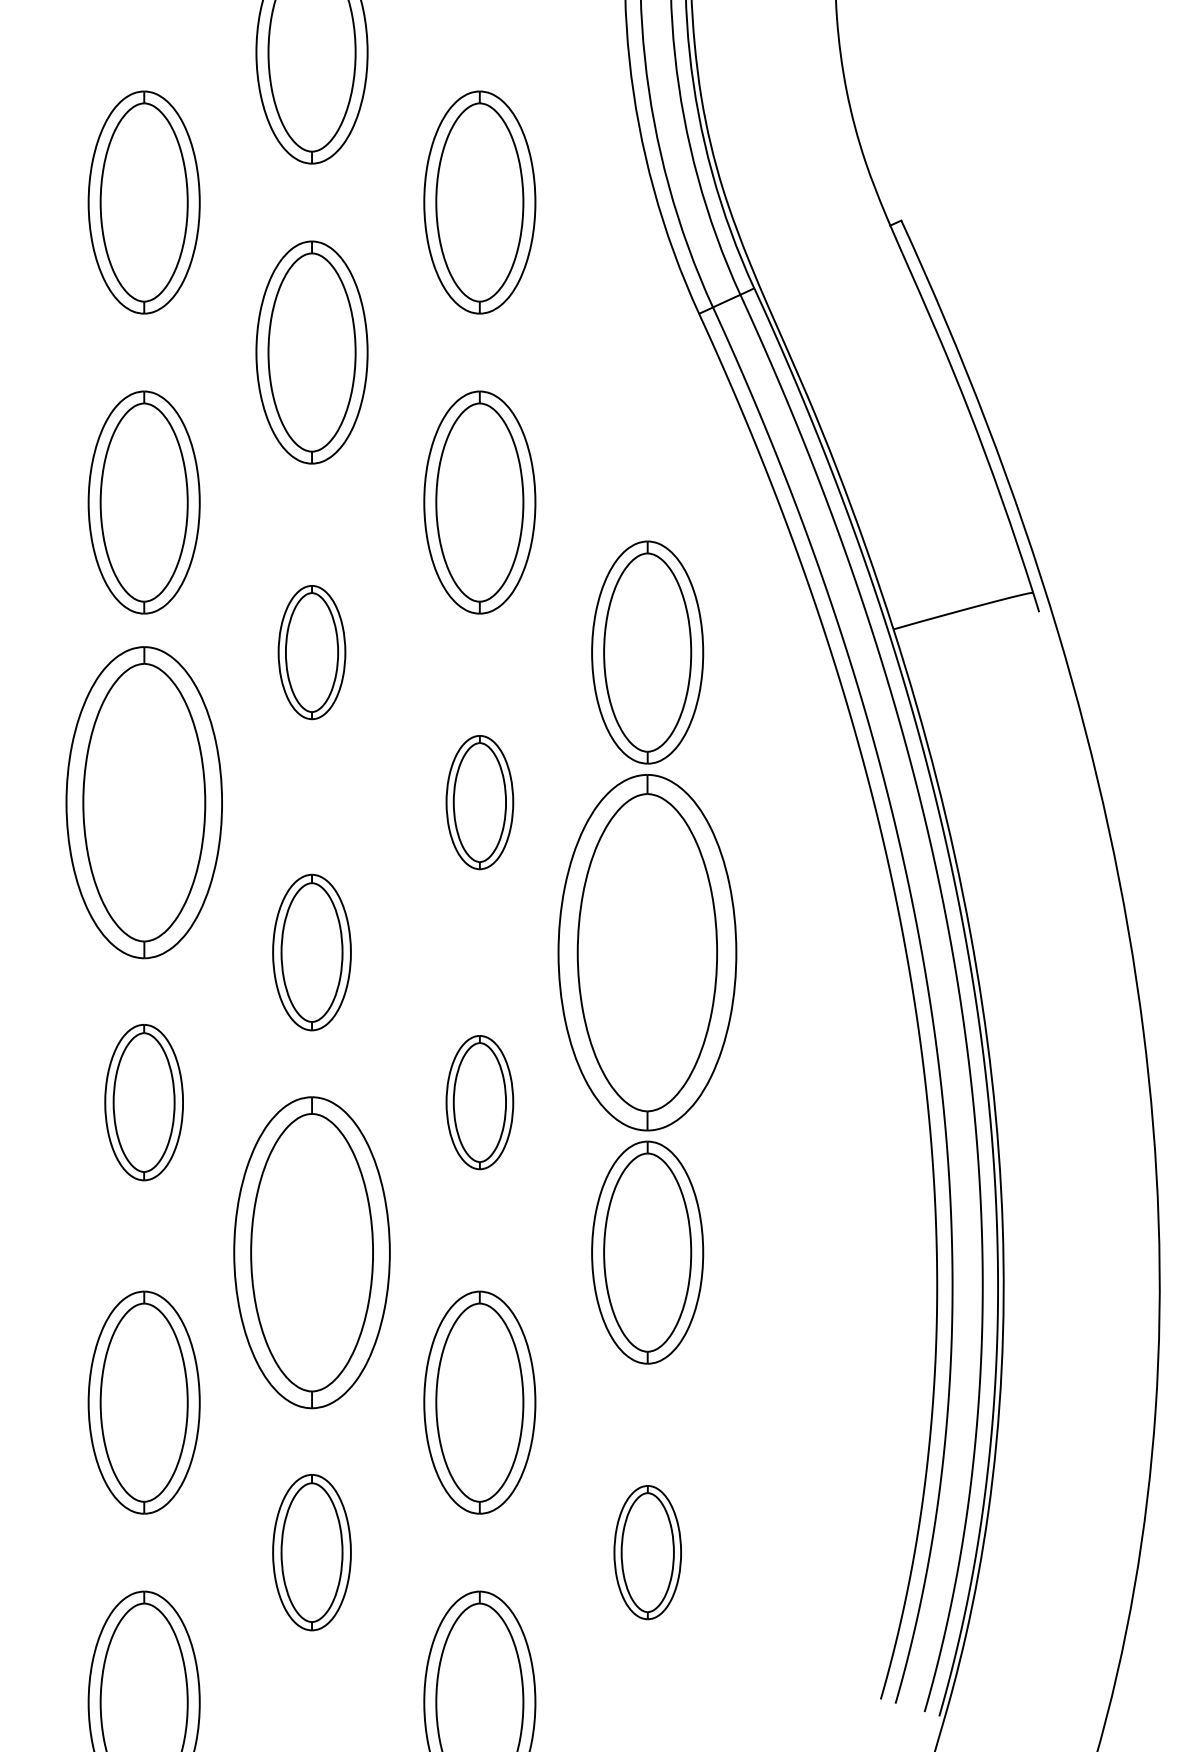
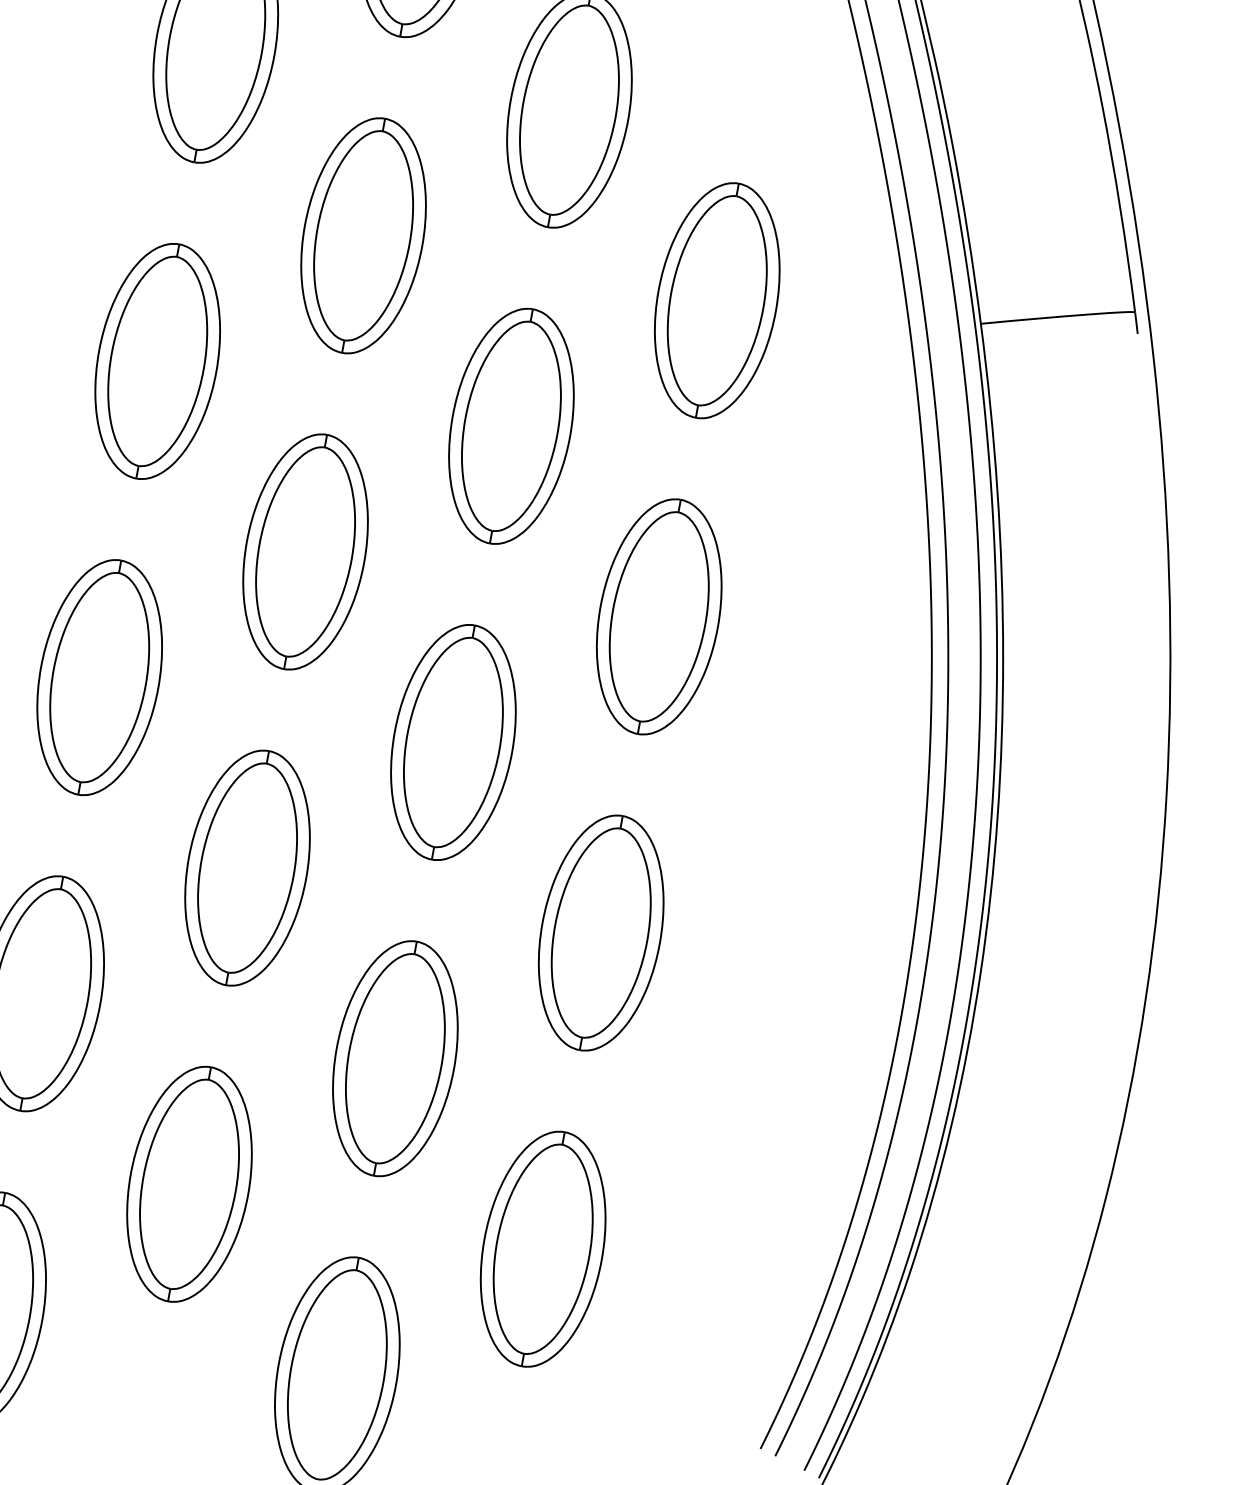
part: (311, 652) -> (363, 235), size x1.67
part: (143, 802) -> (157, 361), size x0.71
part: (479, 802) -> (511, 426), size x1.67
part: (311, 952) -> (305, 551), size x1.43
part: (647, 952) -> (659, 616), size x0.62
part: (143, 1102) -> (98, 677), size x1.43
part: (479, 1102) -> (453, 742), size x1.67
part: (311, 1252) -> (247, 867), size x0.71
part: (311, 1552) -> (188, 1184), size x1.43
part: (647, 1552) -> (543, 1249), size x1.67

